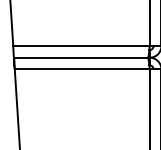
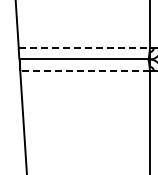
line: (81, 46) -> (84, 48), solid -> dashed
line: (82, 69) -> (85, 70), solid -> dashed

